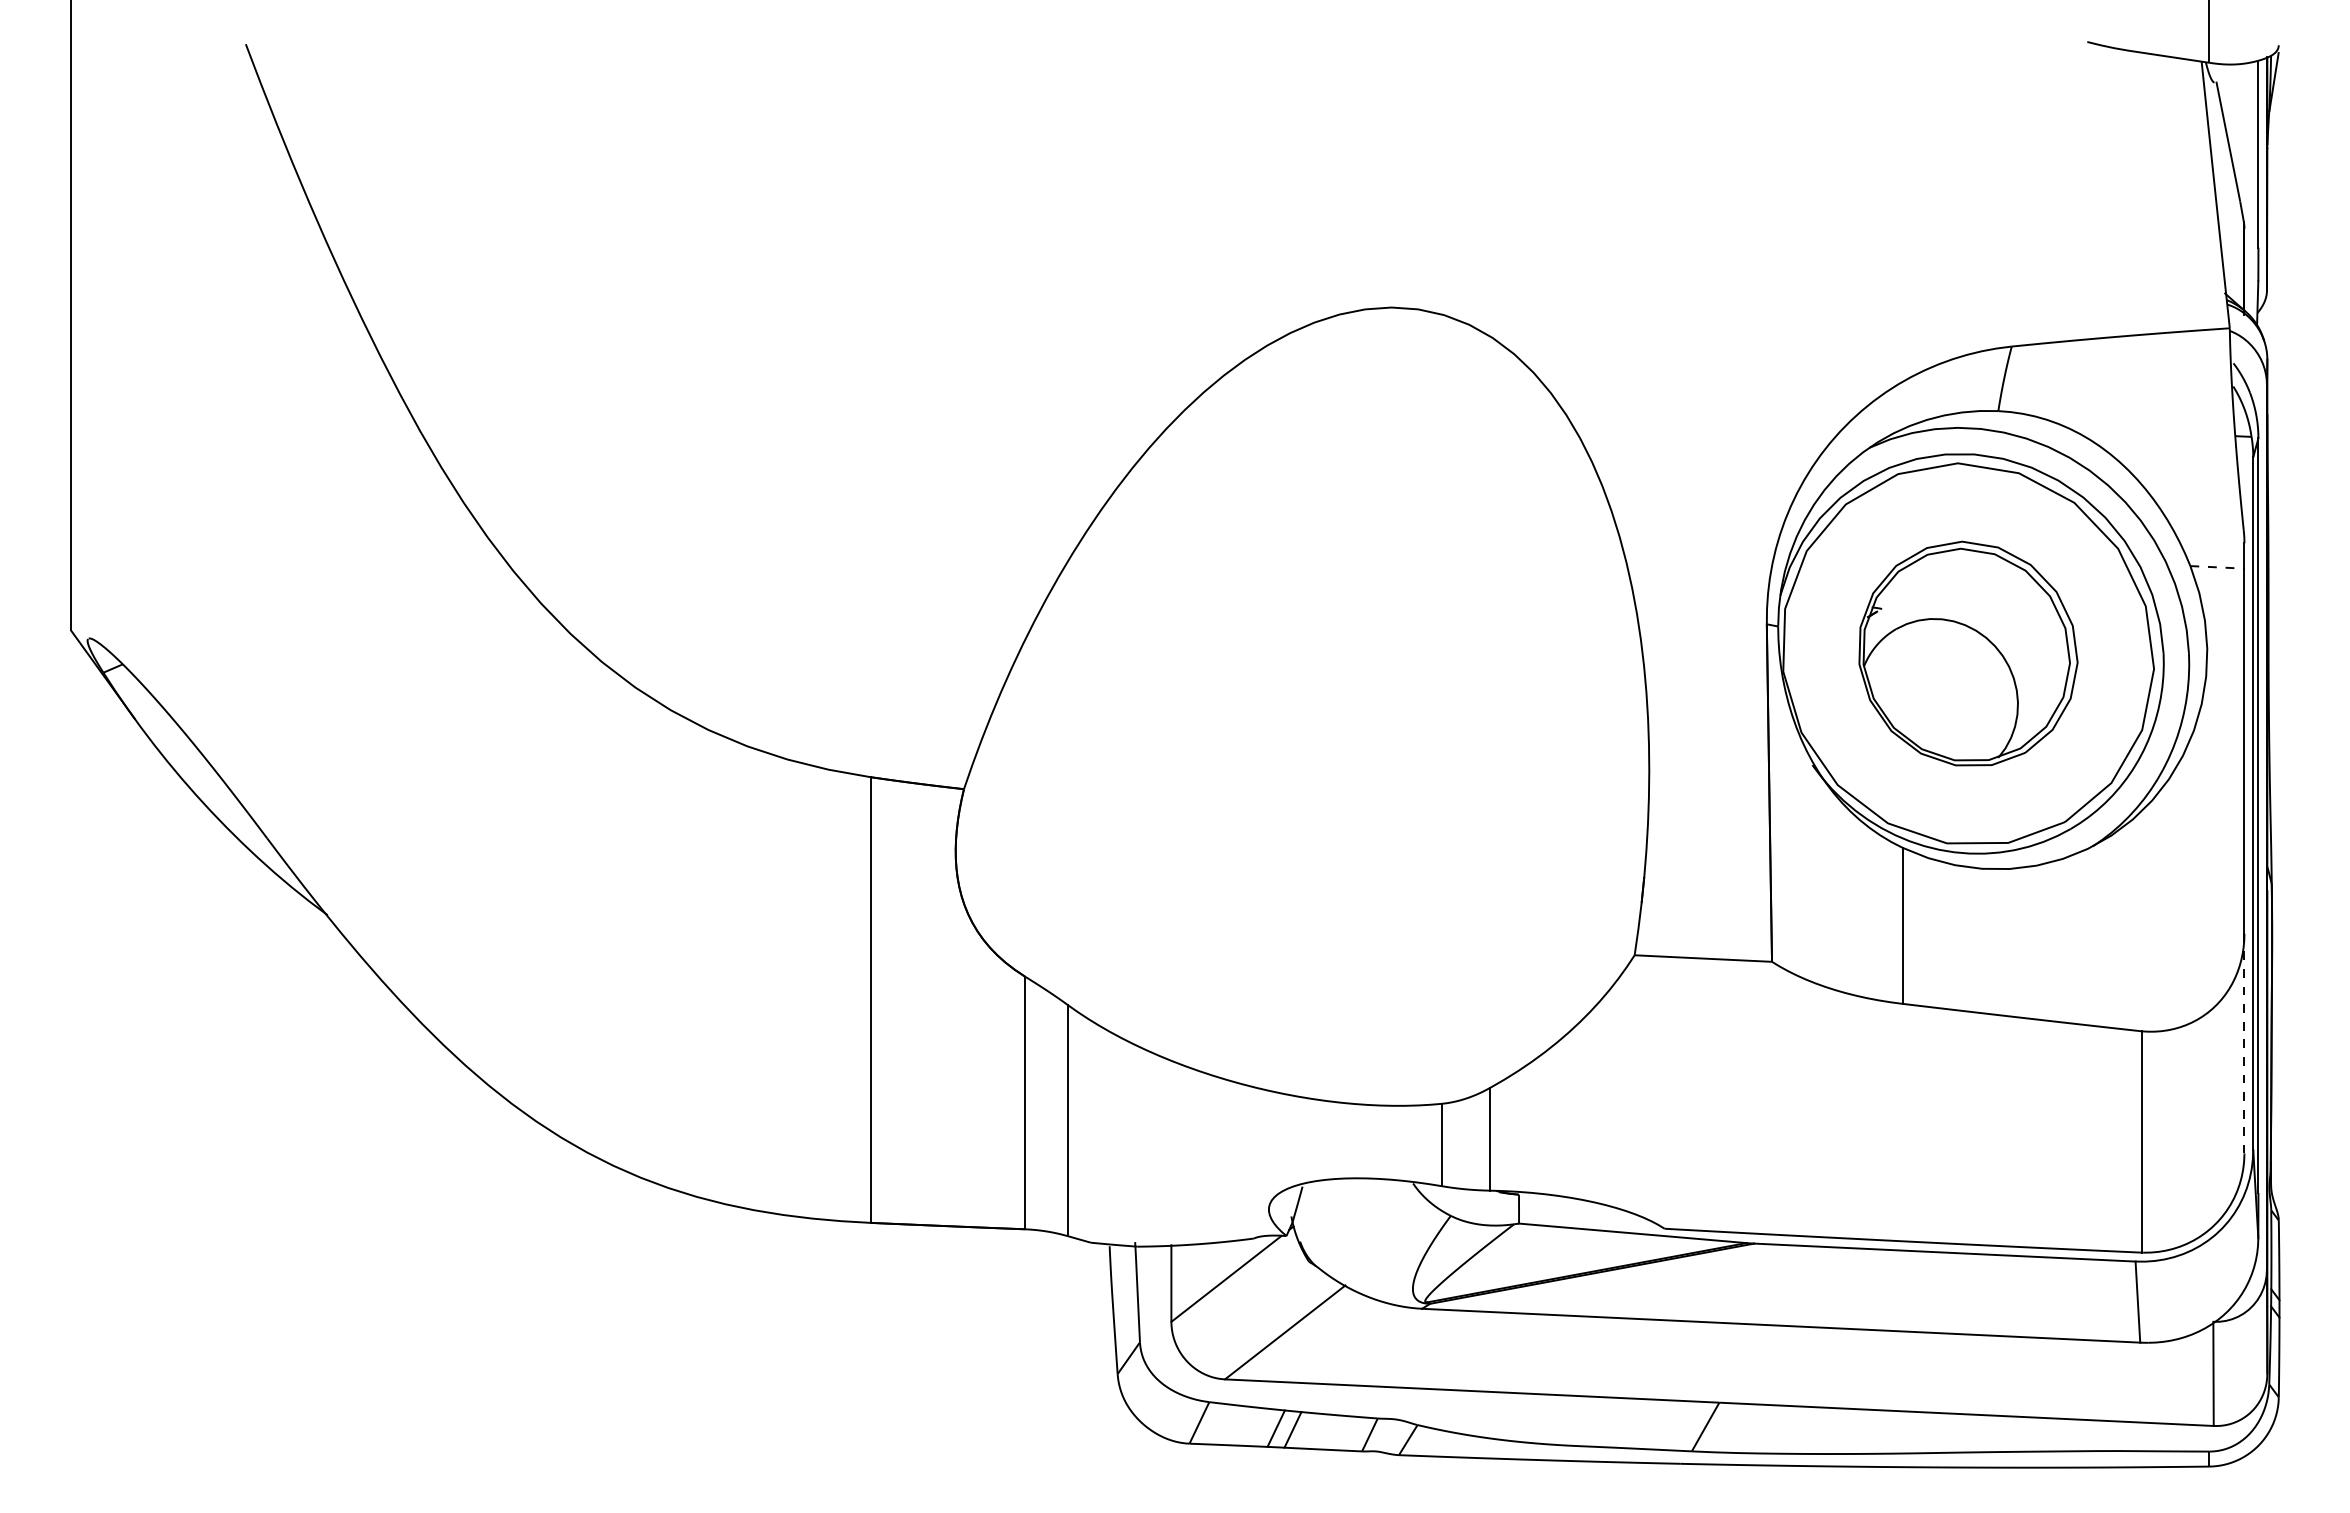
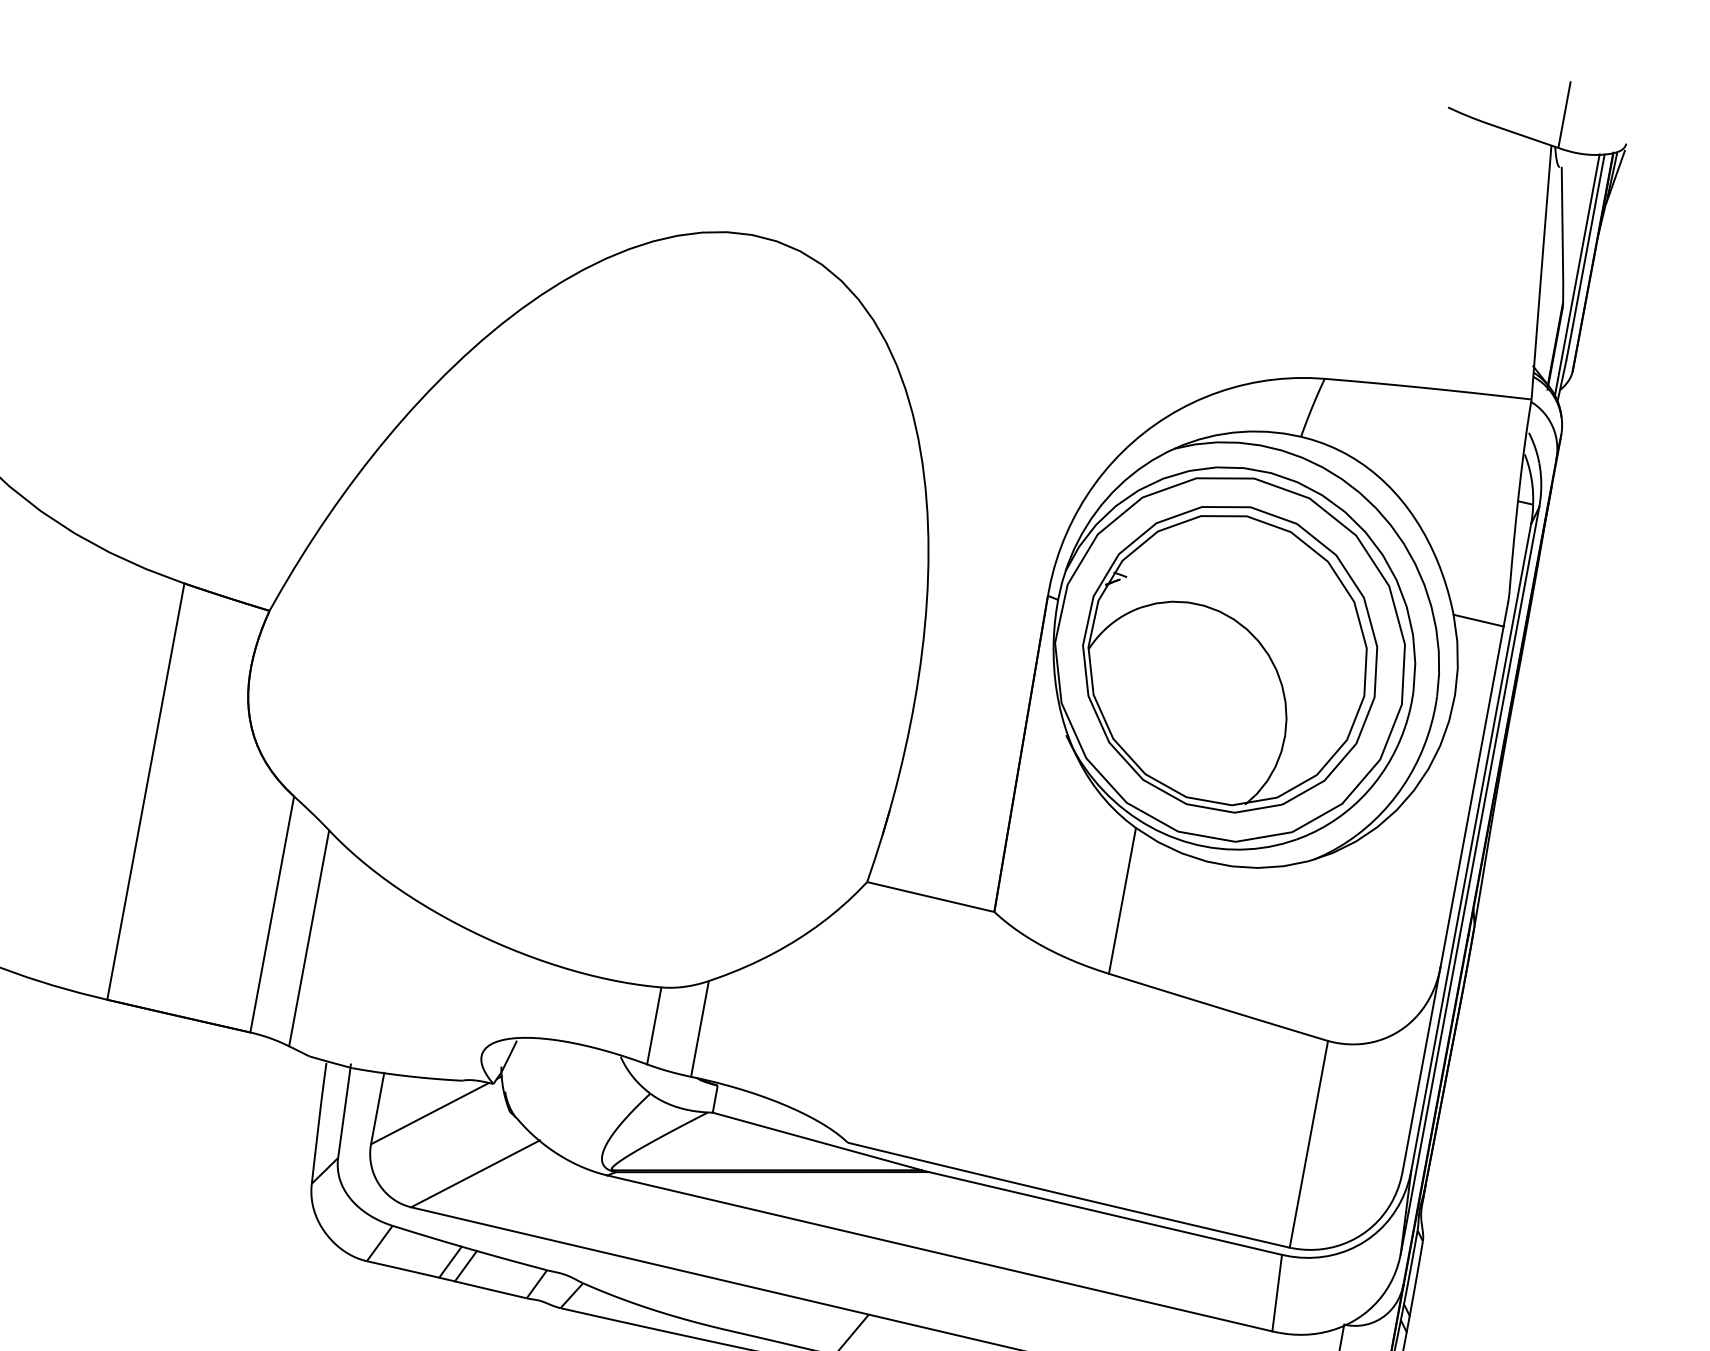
line: (2253, 190) -> (1577, 274), added
line: (2217, 567) -> (1478, 620), dashed -> solid
part: (1968, 653) -> (1231, 658), size x1.43
line: (2244, 1043) -> (1421, 1070), dashed -> solid

